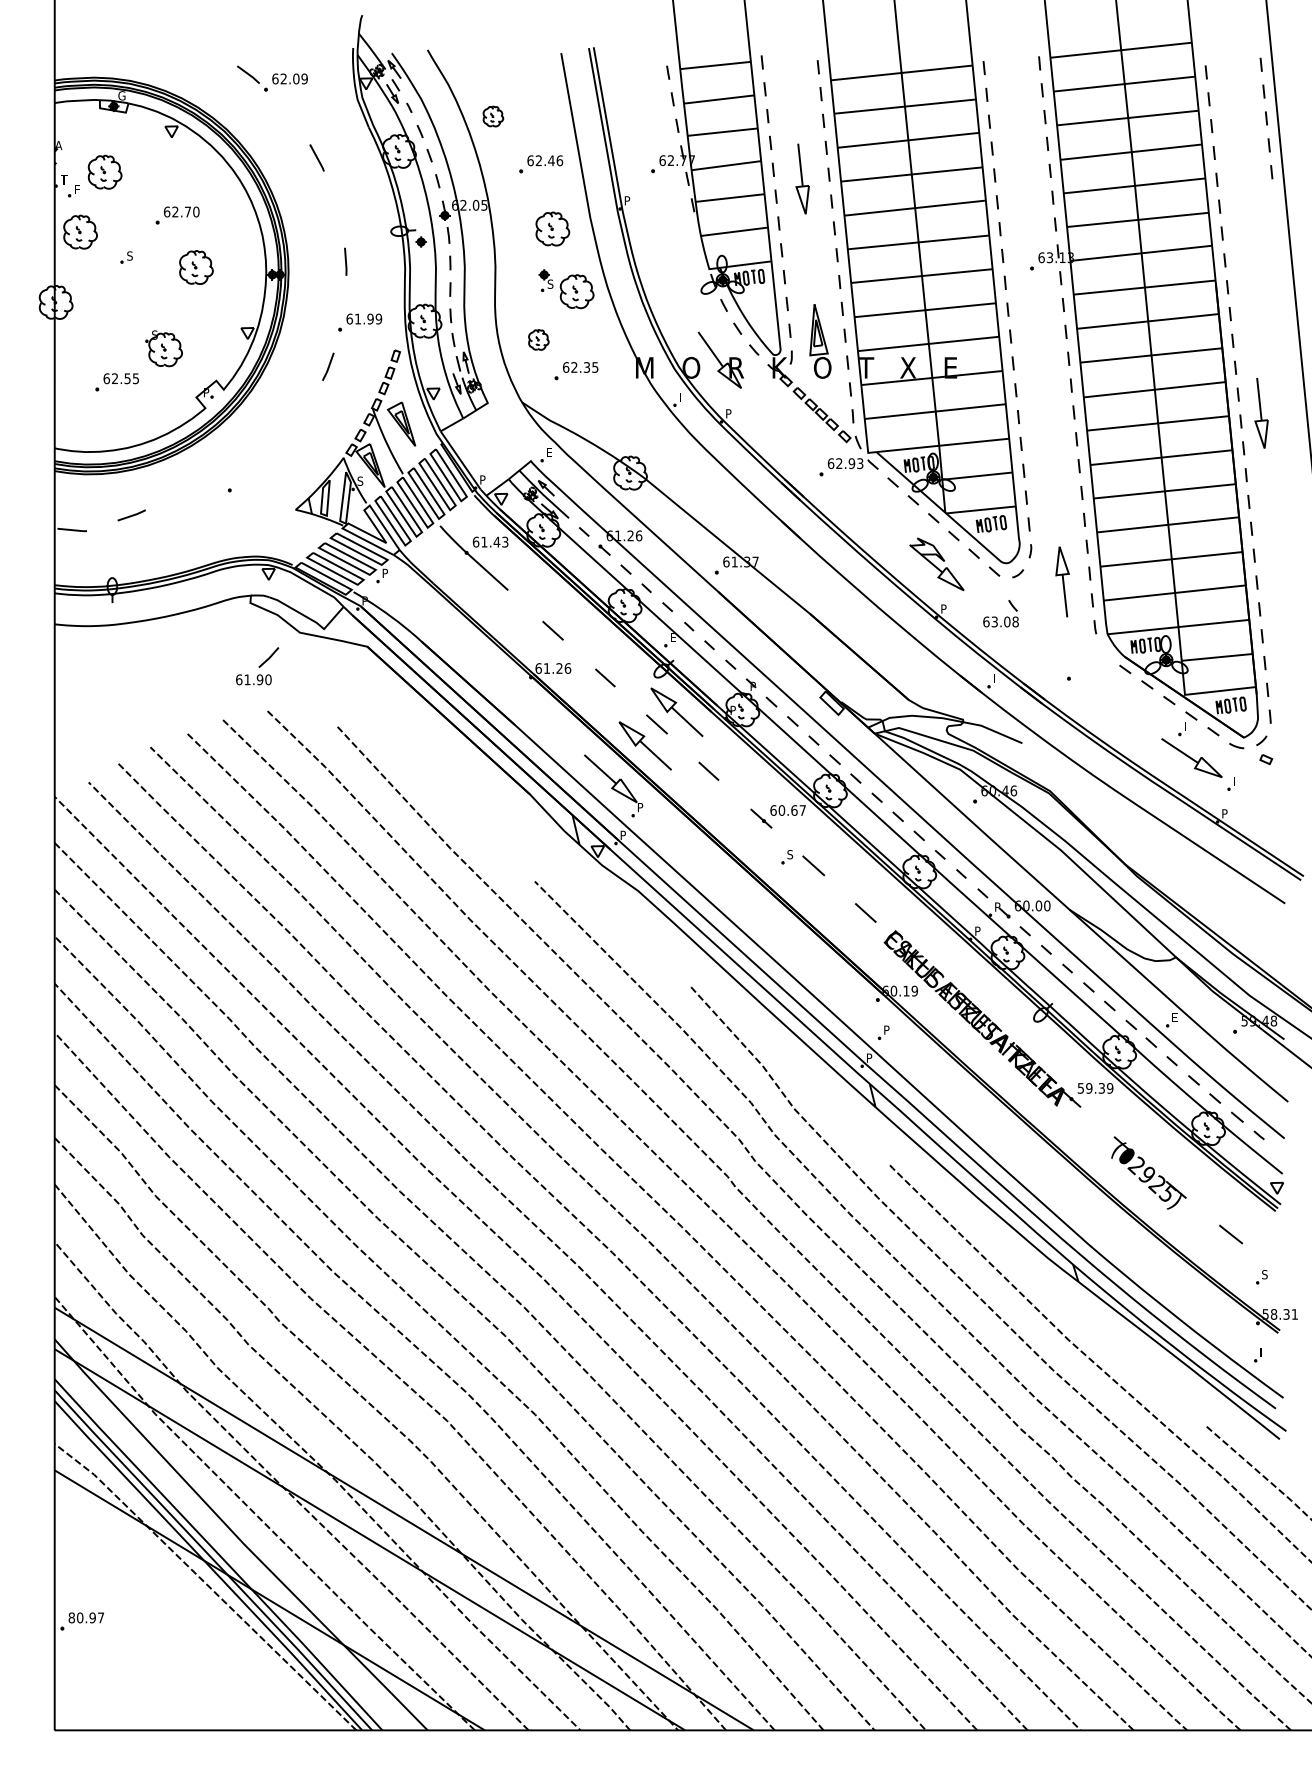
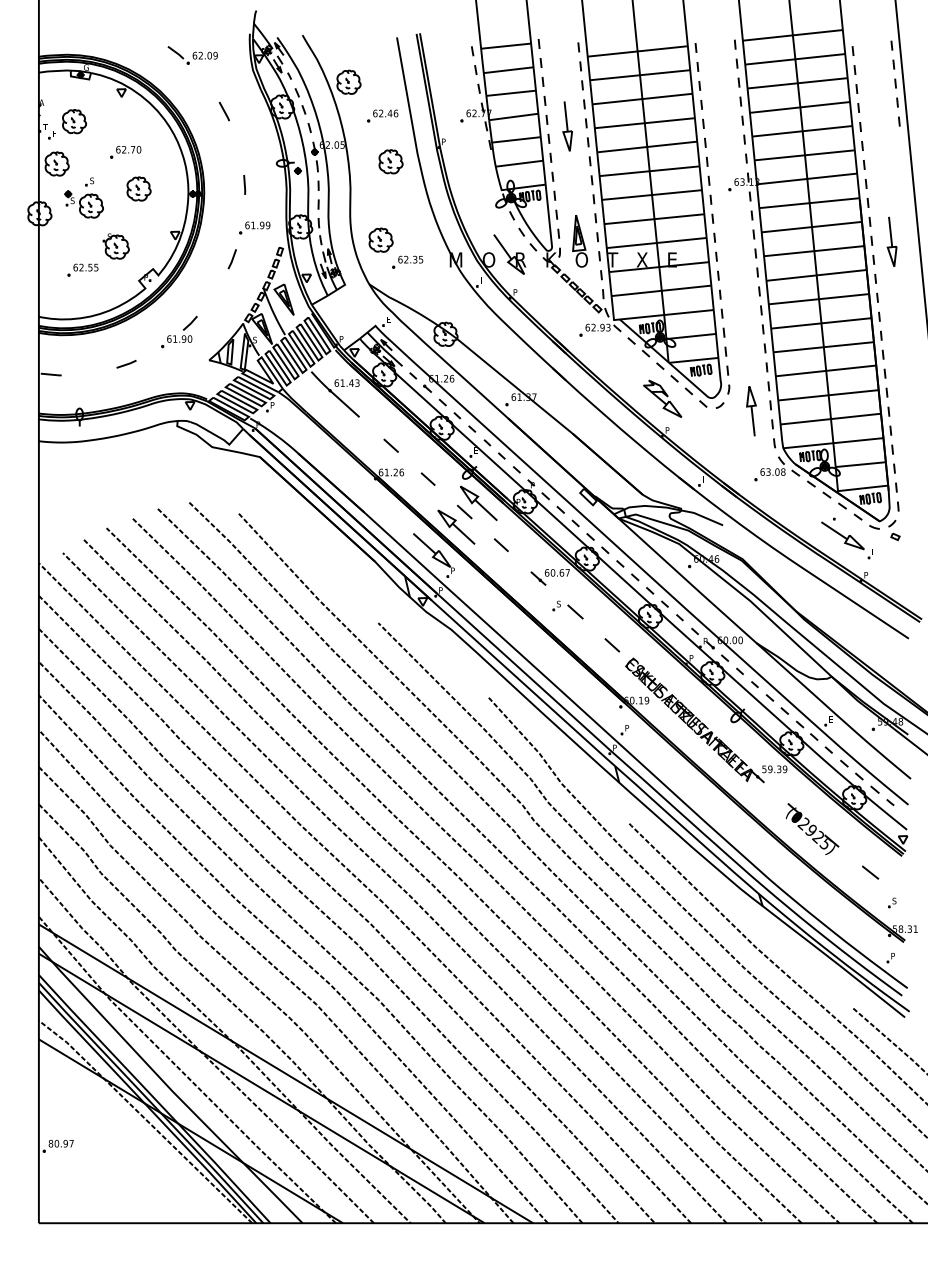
part: (493, 116) -> (349, 82), size x1.67
part: (566, 289) -> (83, 204), moved
part: (538, 339) -> (380, 239), size x1.67
part: (1261, 413) -> (892, 242), moved
line: (131, 515) -> (126, 364), moved
part: (1000, 613) -> (772, 466), moved
part: (257, 666) -> (182, 329), moved
text: (1262, 1352) -> (892, 956), I -> P

